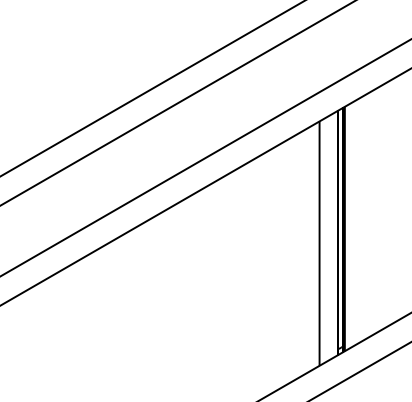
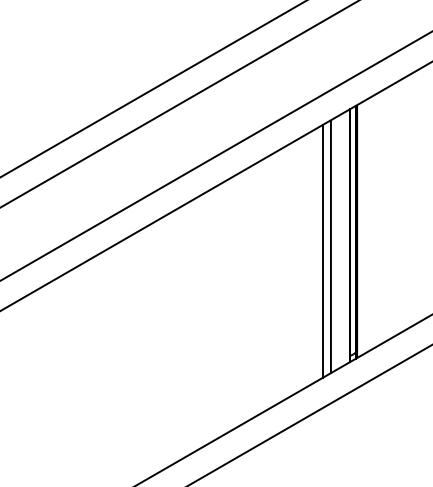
line: (312, 247) -> (323, 250), added

